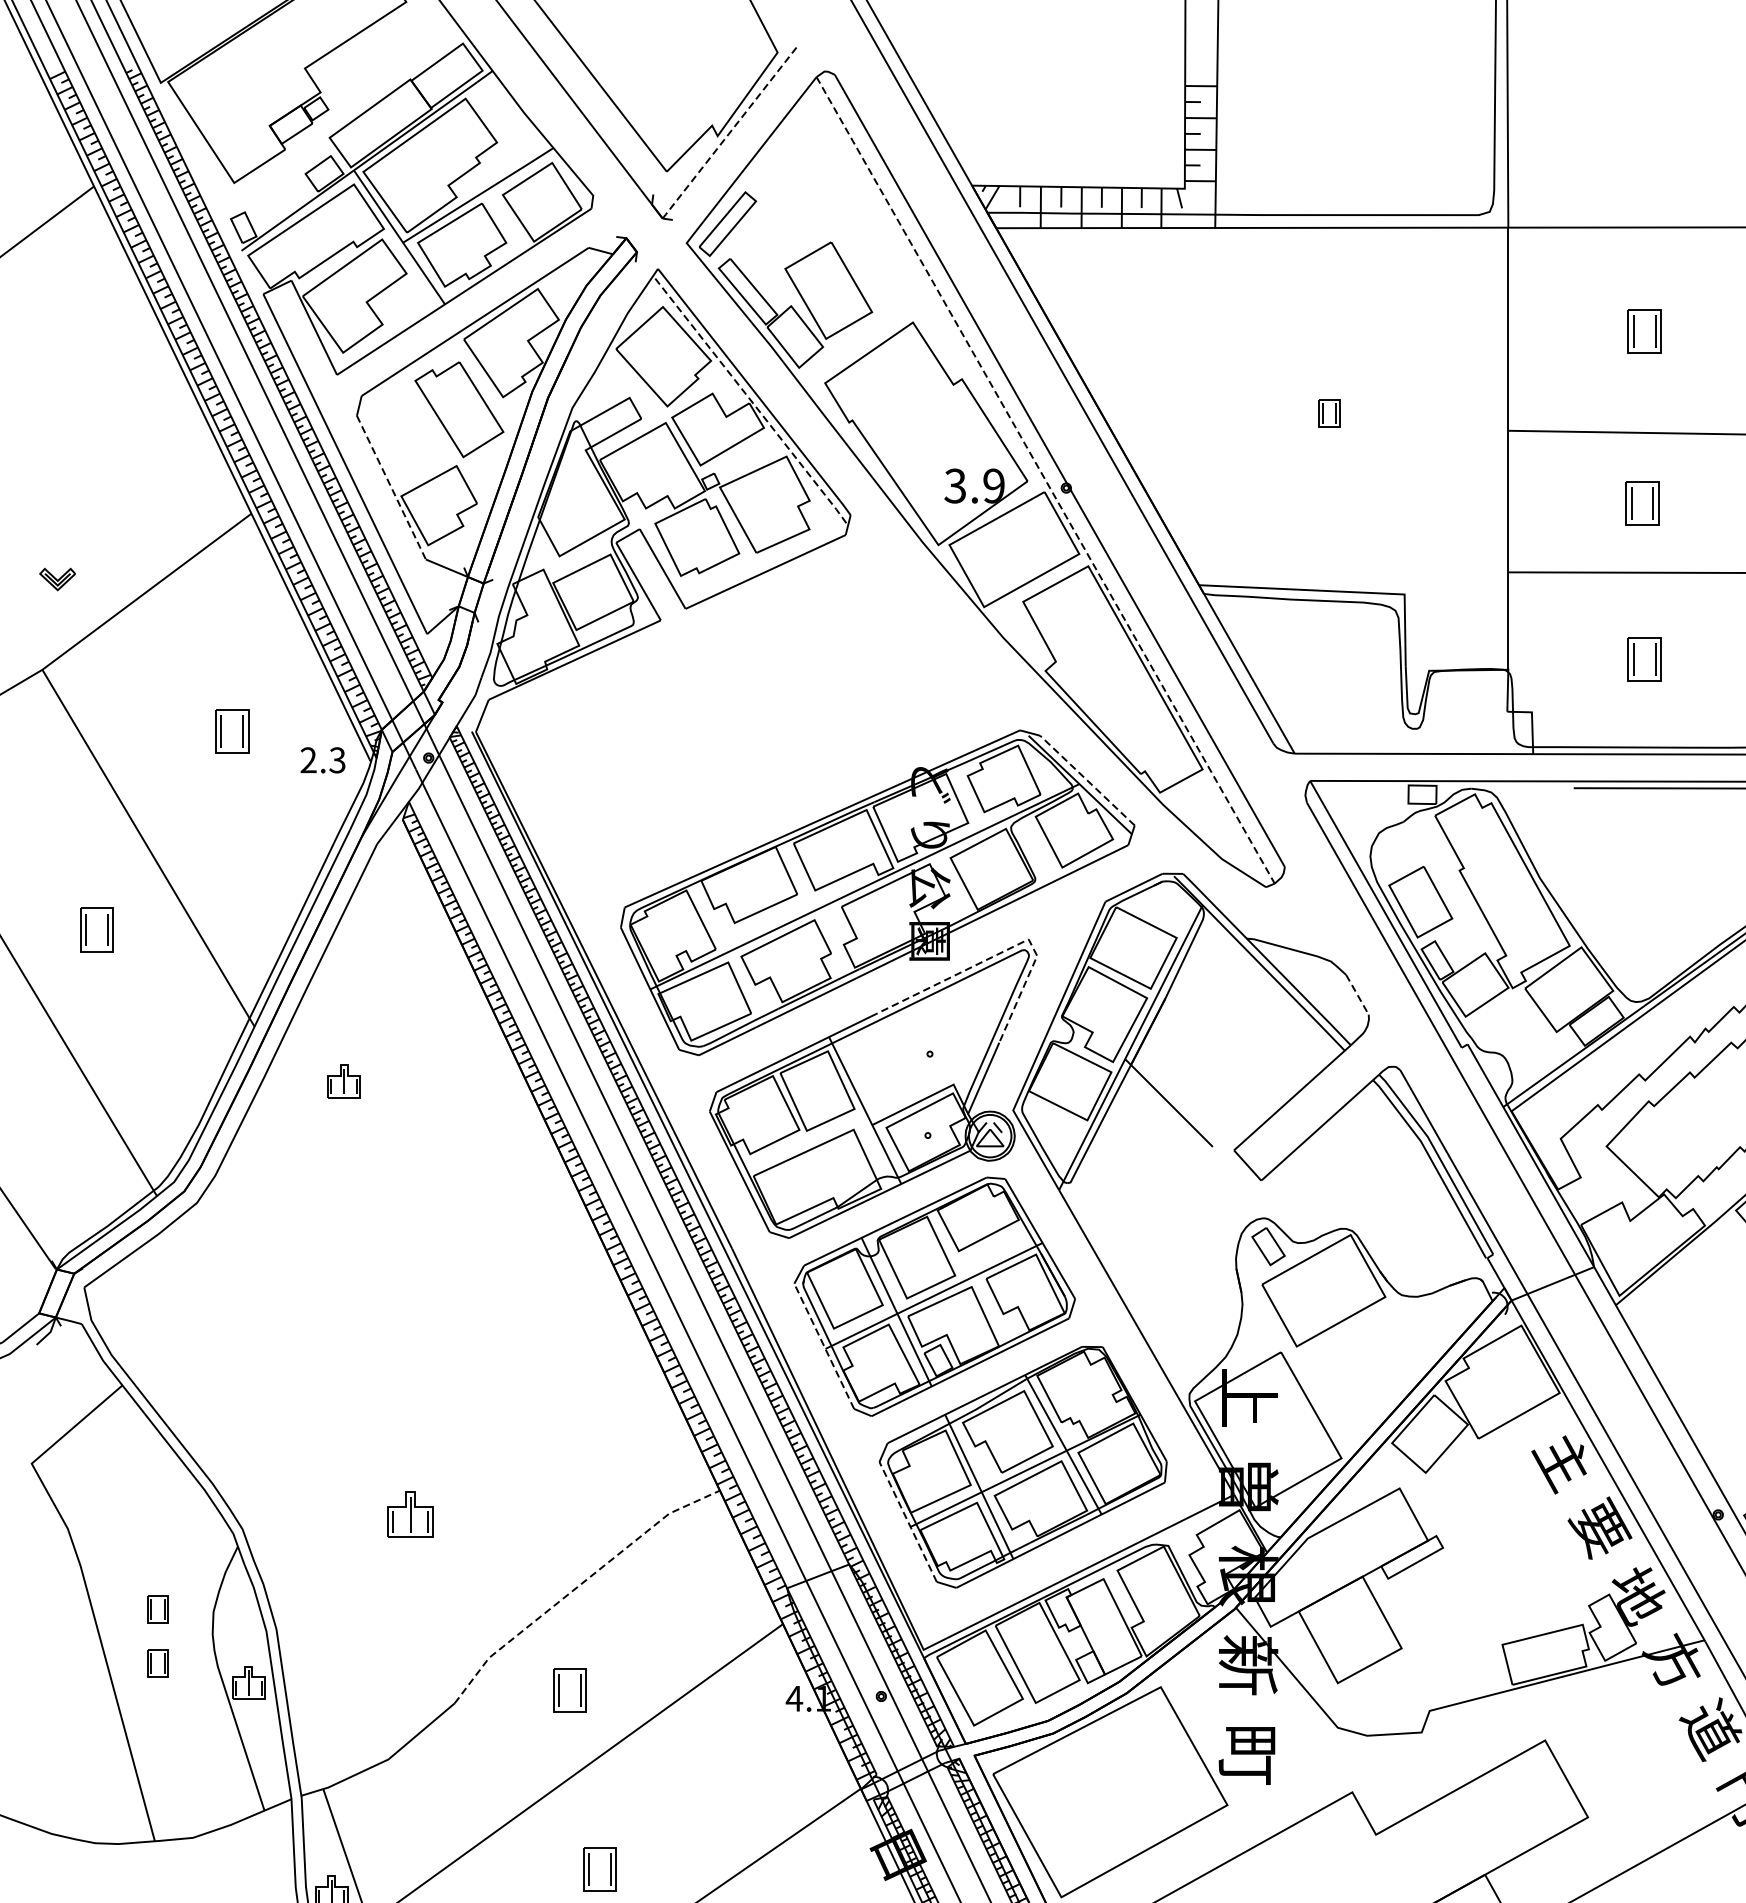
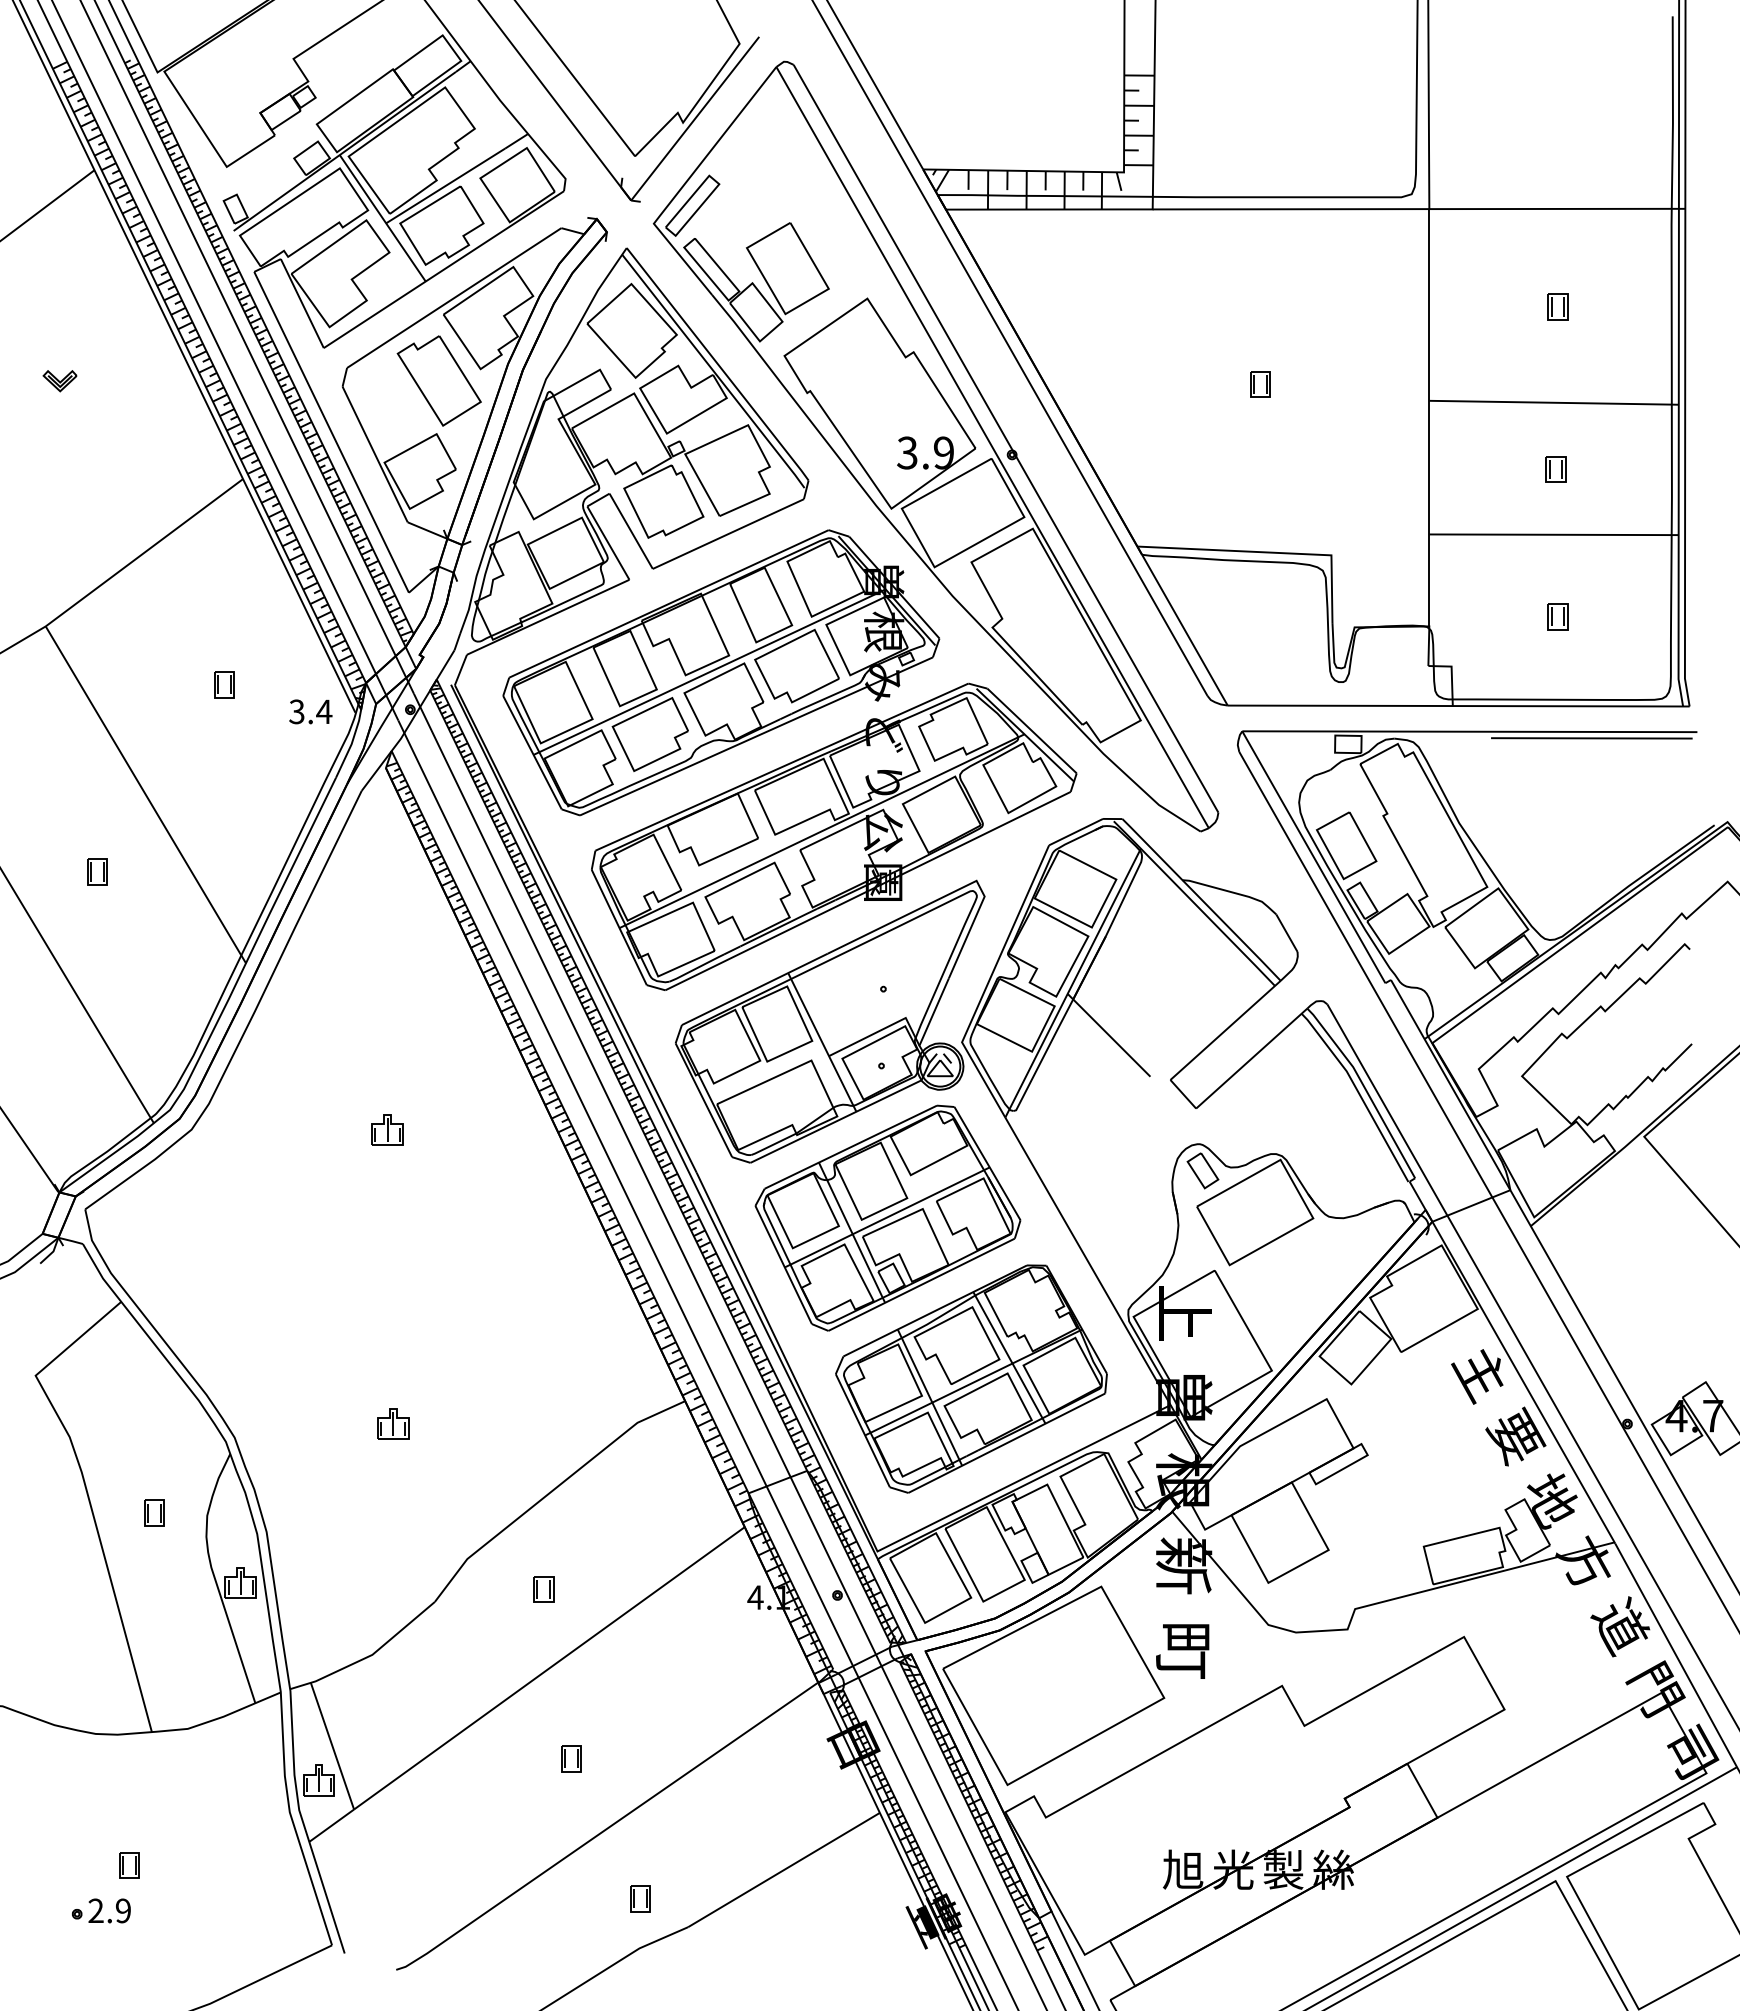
line: (730, 131) -> (695, 118), dashed -> solid
part: (1644, 330) -> (1557, 306), size x0.62
line: (749, 399) -> (713, 371), dashed -> solid
line: (1045, 480) -> (992, 447), dashed -> solid
line: (391, 487) -> (375, 454), dashed -> solid
part: (1642, 503) -> (1555, 469), size x0.62
part: (57, 579) -> (59, 381), moved
part: (1644, 659) -> (1557, 616), size x0.62
part: (758, 718) -> (721, 672), added
part: (231, 731) -> (224, 684), size x0.62
text: (322, 759) -> (310, 711), 2.3 -> 3.4
line: (1087, 781) -> (1032, 731), dashed -> solid
part: (97, 929) -> (97, 871), size x0.62
line: (1002, 952) -> (951, 893), dashed -> solid
line: (1357, 995) -> (1286, 933), dashed -> solid
part: (344, 1080) -> (387, 1129), moved
line: (824, 1345) -> (783, 1264), dashed -> solid
part: (410, 1514) -> (393, 1423), size x0.71
line: (907, 1521) -> (862, 1430), dashed -> solid
line: (579, 1585) -> (552, 1490), dashed -> solid
part: (157, 1662) -> (154, 1563), removed
part: (569, 1690) -> (543, 1589), size x0.62
part: (599, 1869) -> (571, 1758), size x0.62

